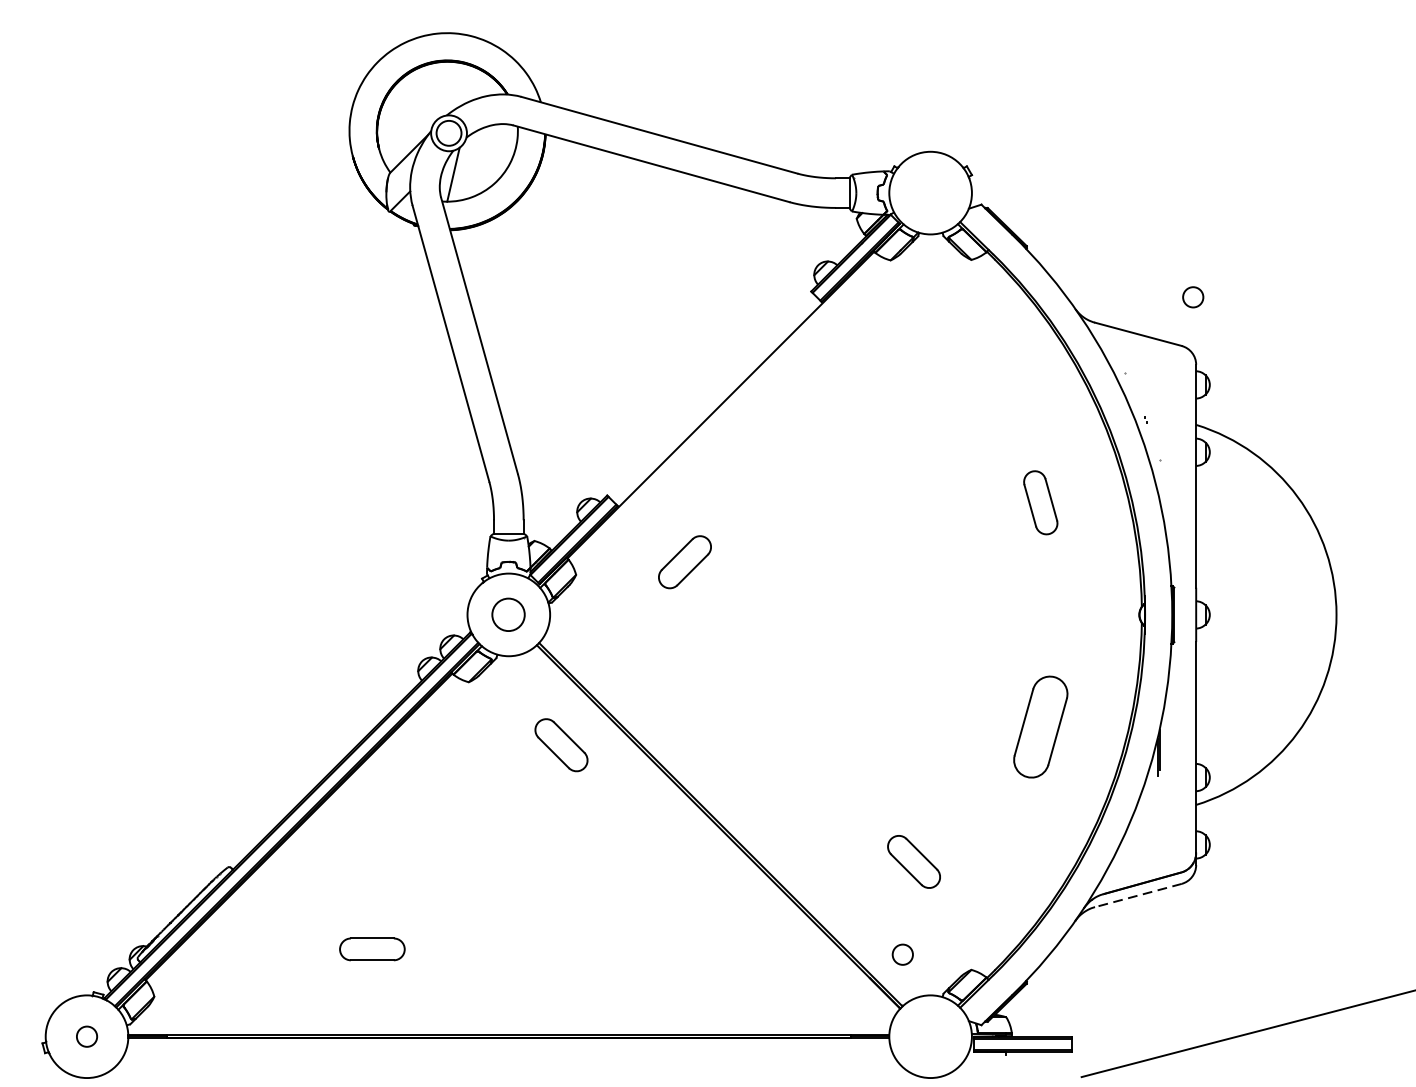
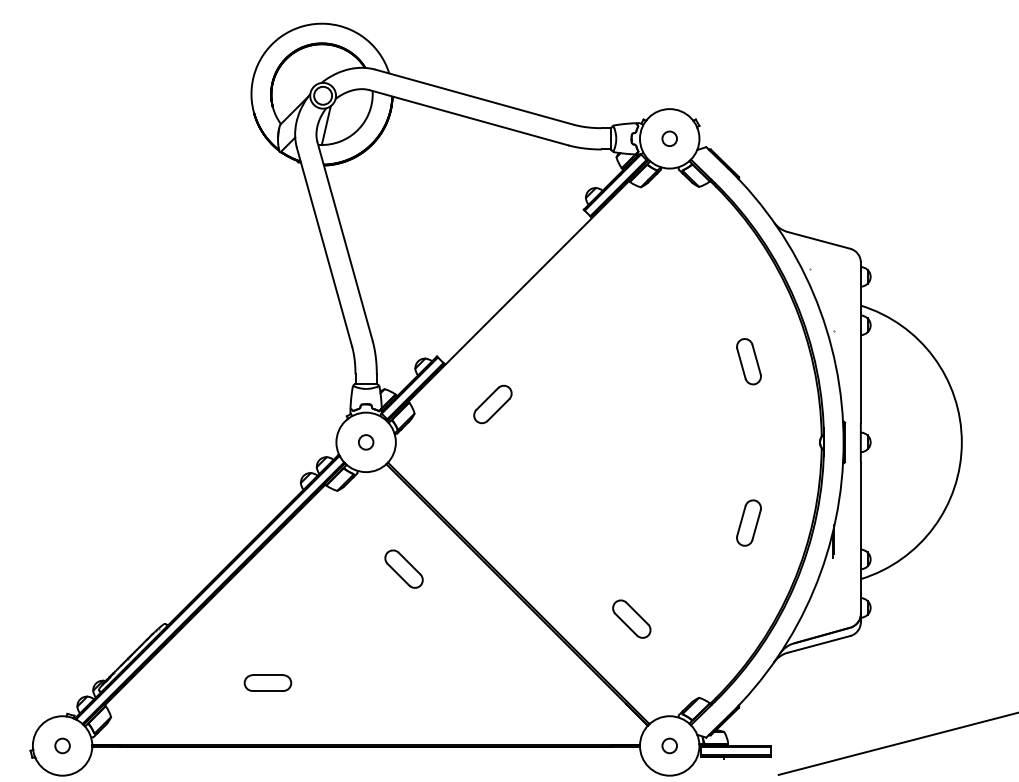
circle: (1192, 296) -> (669, 138), moved
circle: (509, 615) -> (366, 442), size x0.62
part: (1040, 726) -> (748, 522), size x0.62
part: (560, 744) -> (403, 568), moved
part: (913, 861) -> (631, 618), moved
line: (1137, 895) -> (818, 644), dashed -> solid
circle: (902, 954) -> (669, 745), moved

